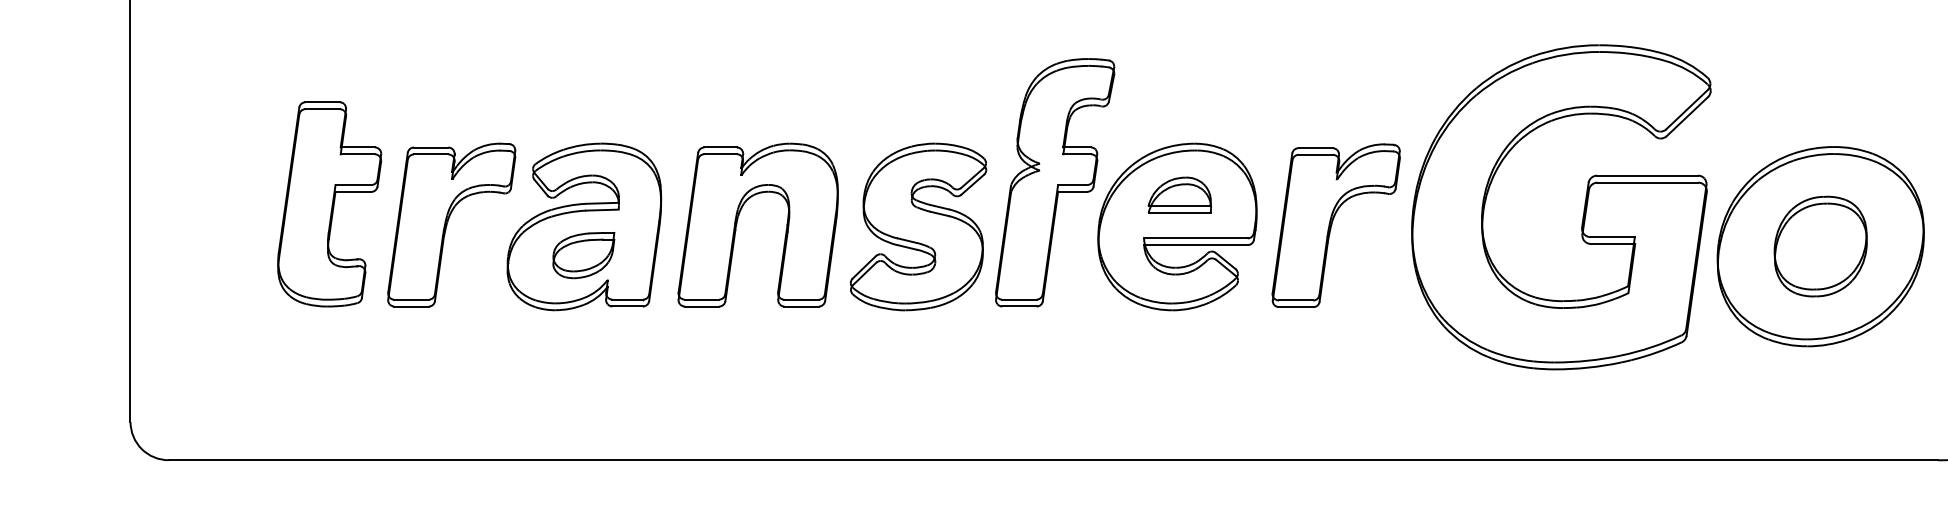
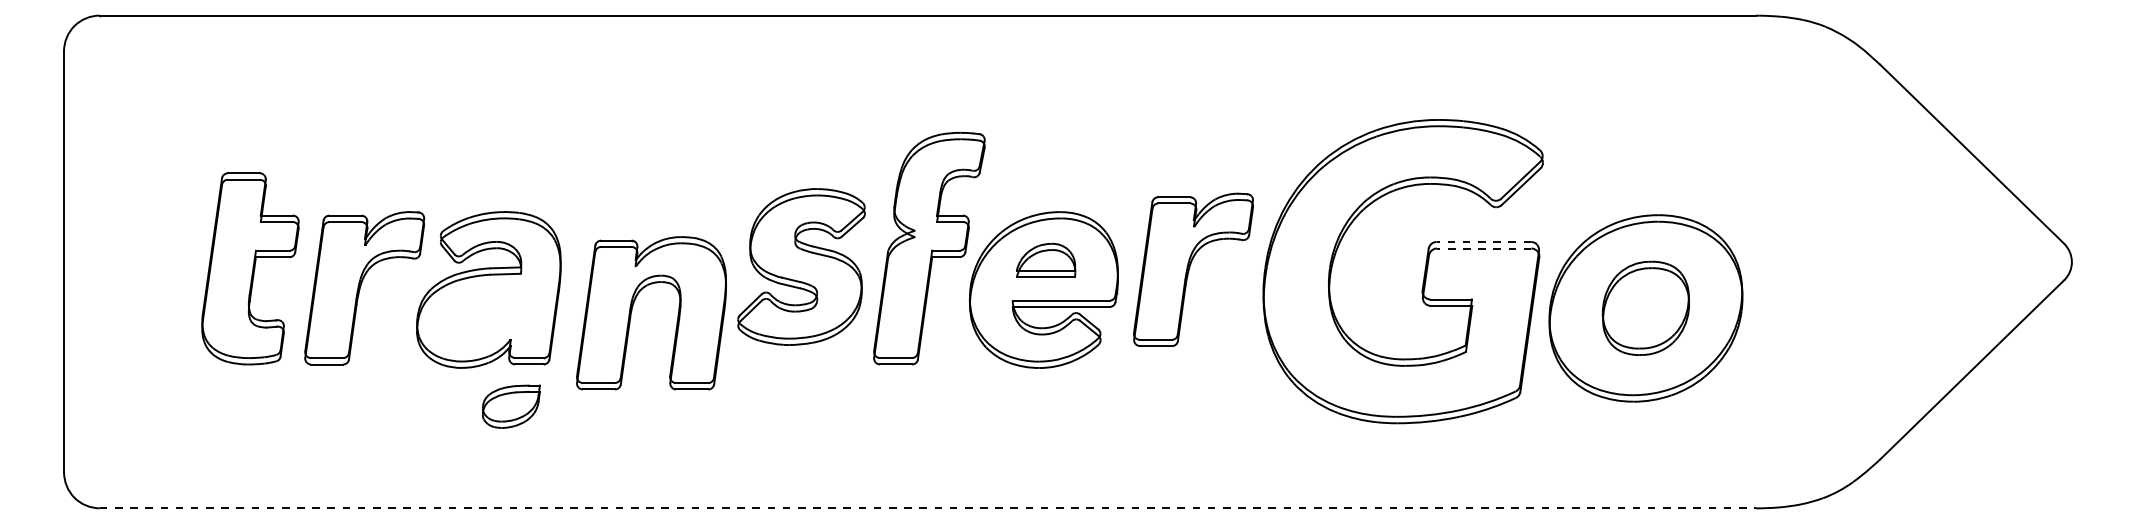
line: (1647, 176) -> (1483, 242), solid -> dashed
line: (1647, 182) -> (1483, 248), solid -> dashed
part: (737, 223) -> (632, 311), moved
part: (1336, 225) -> (1193, 269), moved
part: (918, 226) -> (801, 266), moved
part: (582, 255) -> (510, 406), moved
line: (1053, 460) -> (927, 508), solid -> dashed

